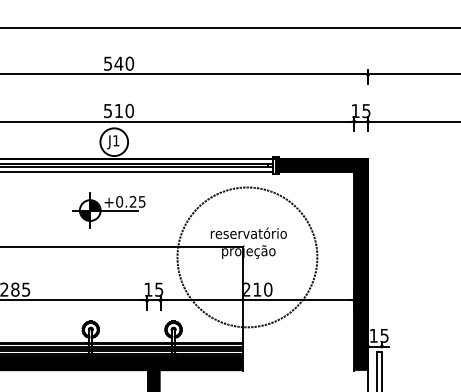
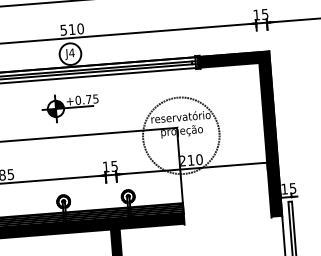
text: (115, 140) -> (71, 52), J1 -> J4
text: (132, 201) -> (88, 99), +0.25 -> +0.75
circle: (247, 257) -> (181, 135), size x0.7

